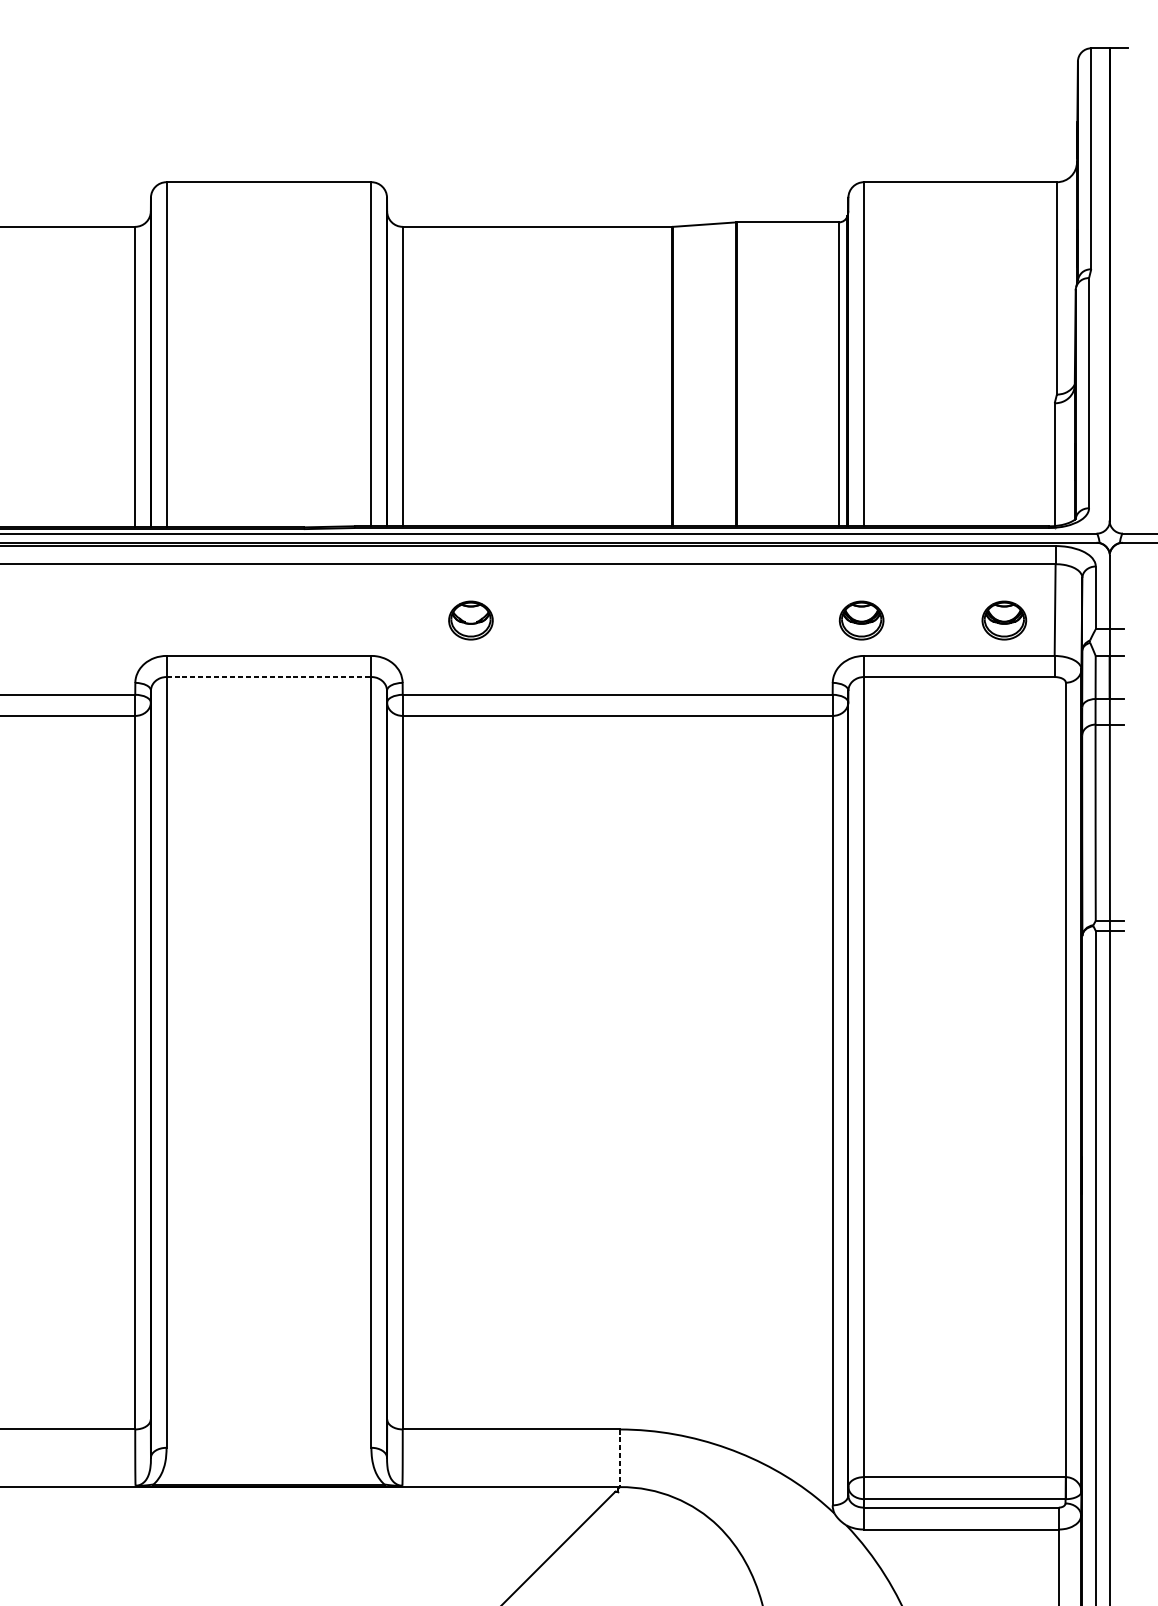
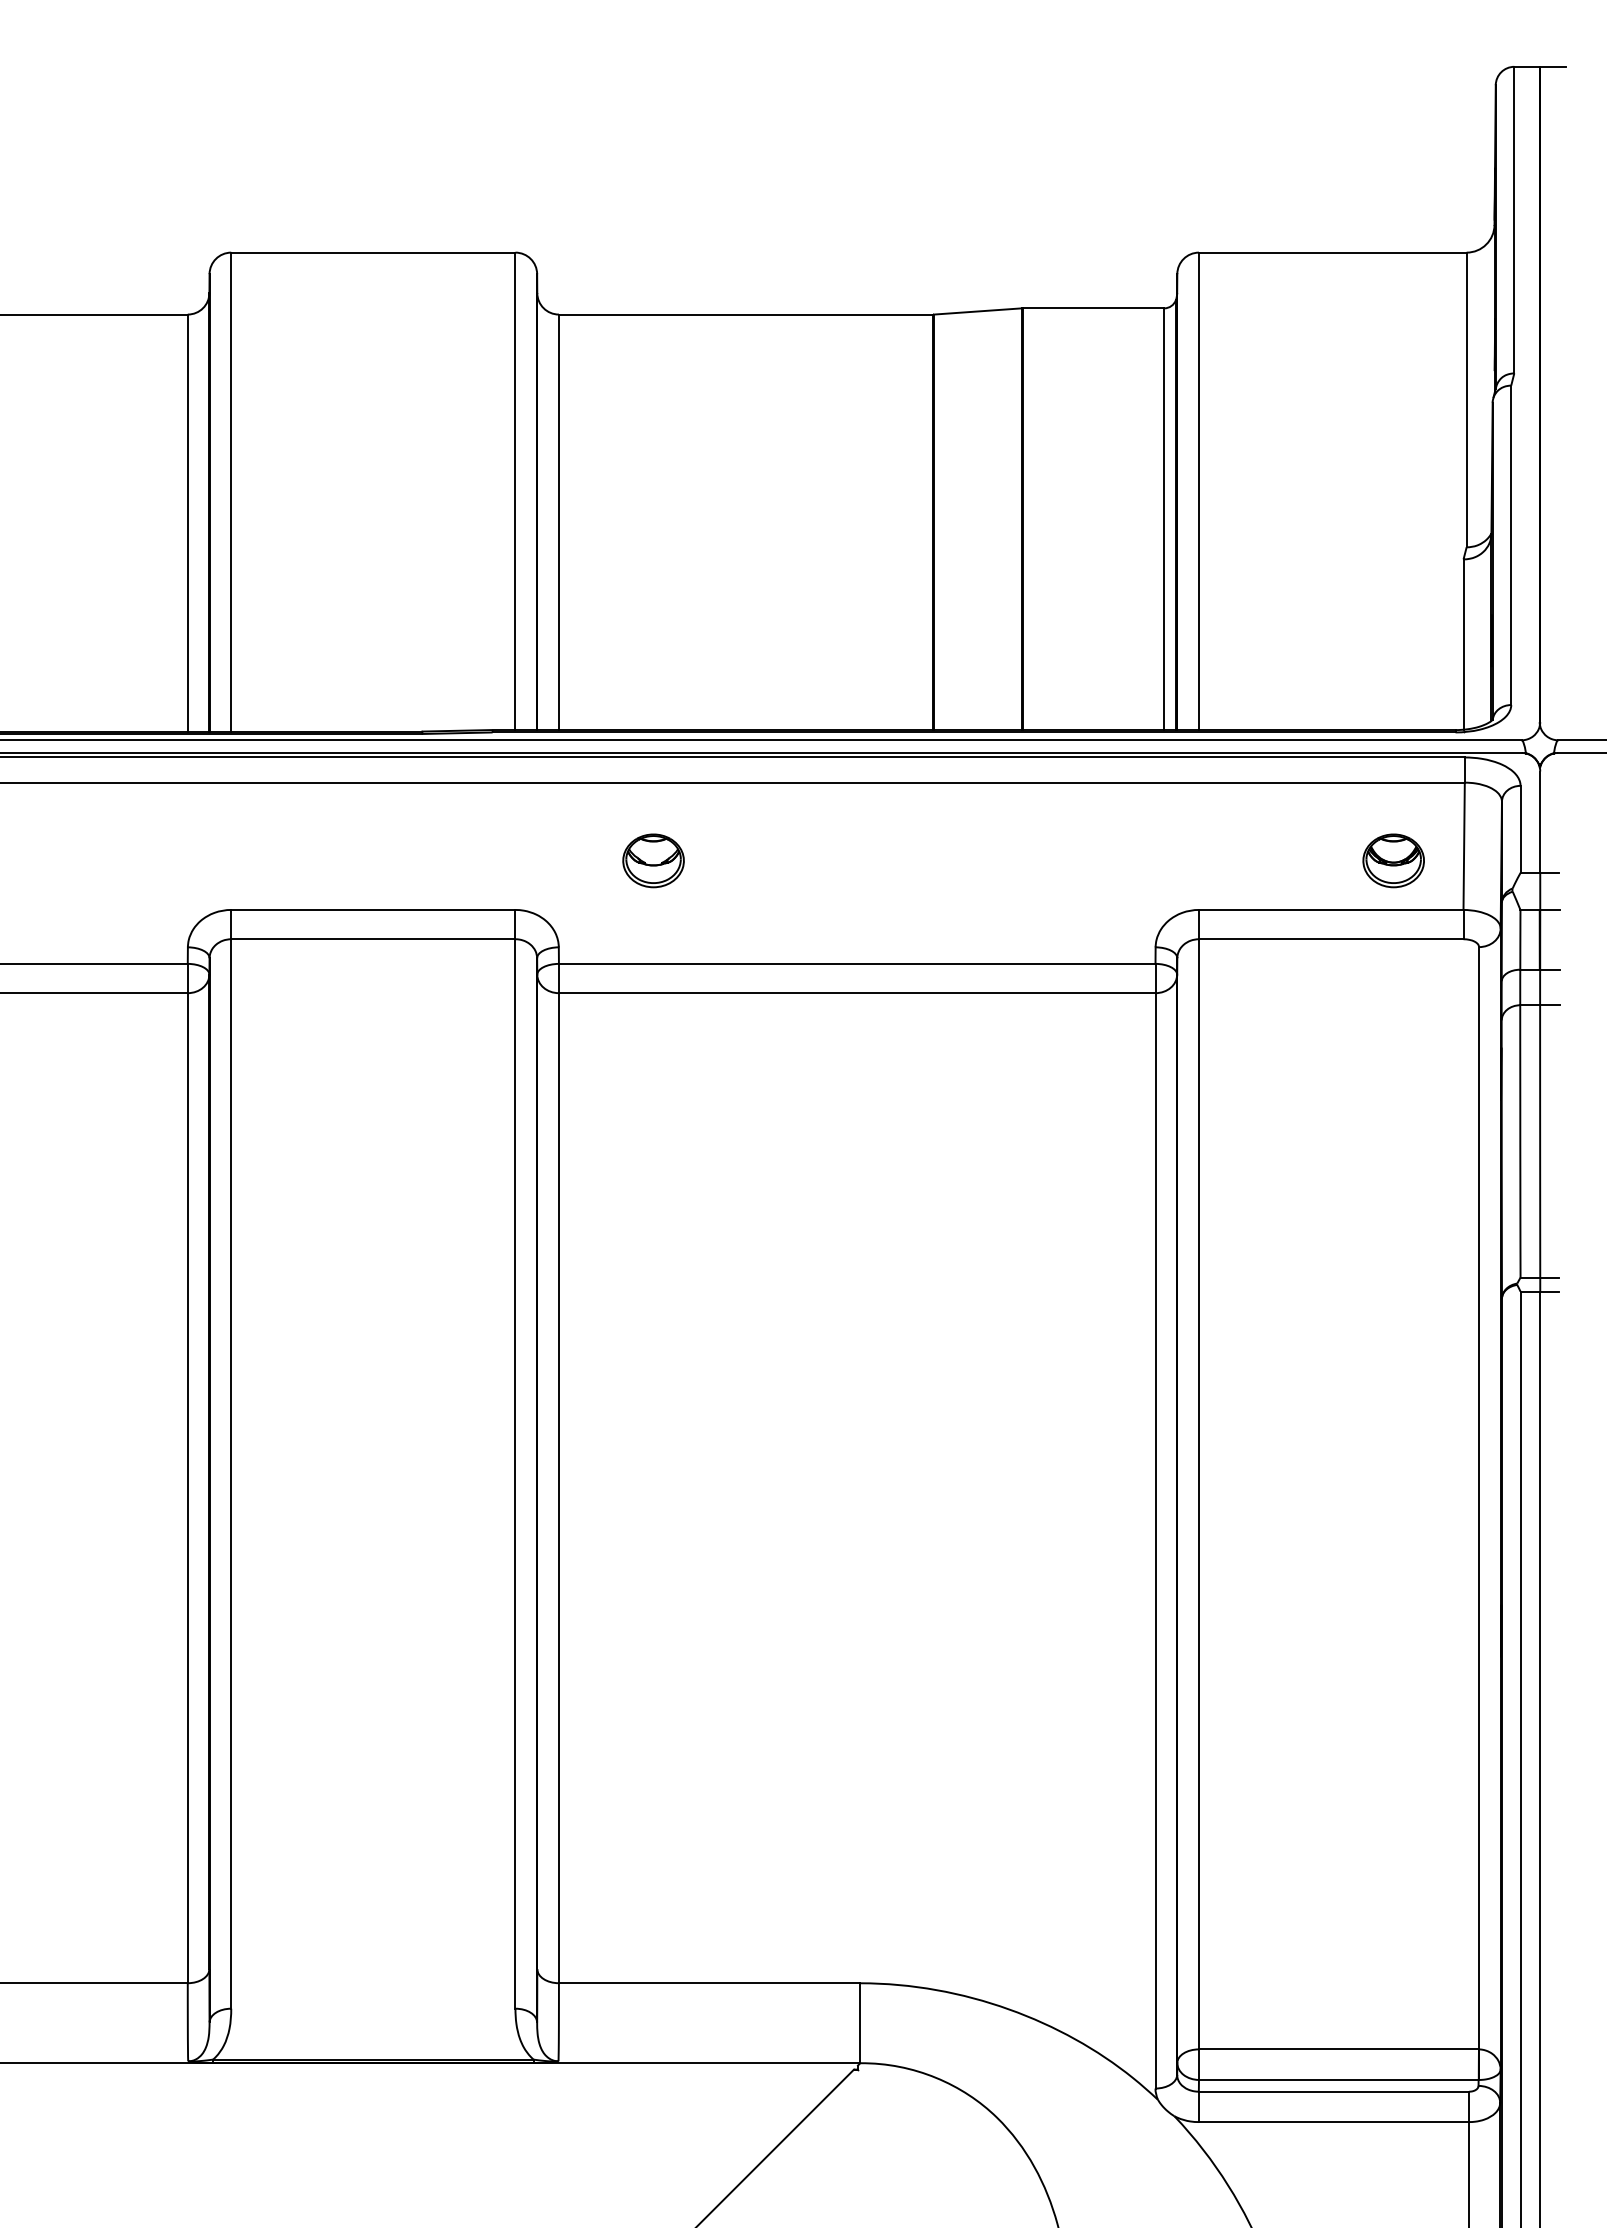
part: (861, 620) -> (1195, 860), removed
line: (269, 677) -> (373, 939), dashed -> solid
line: (620, 1458) -> (860, 2023), dashed -> solid

